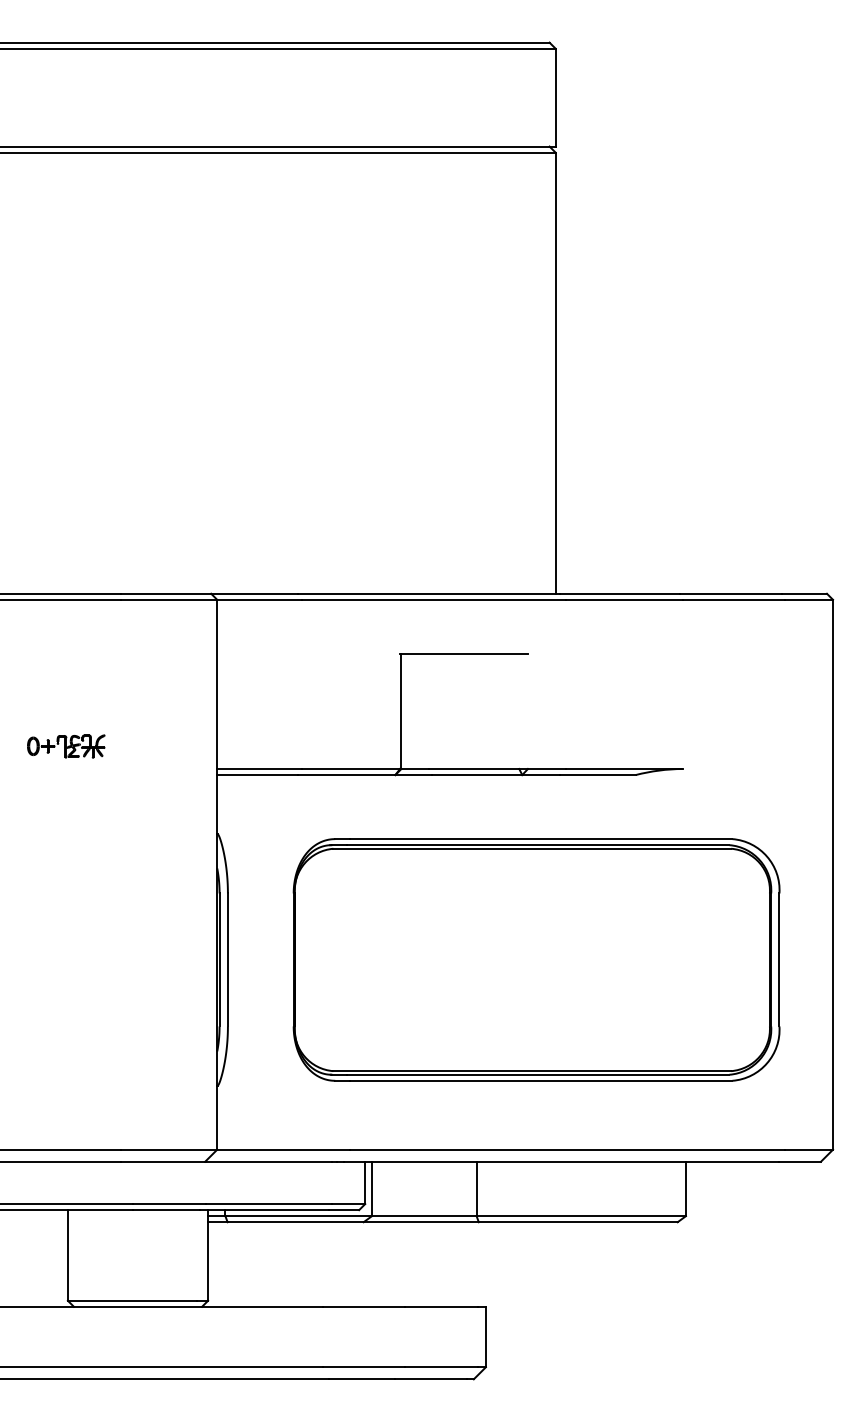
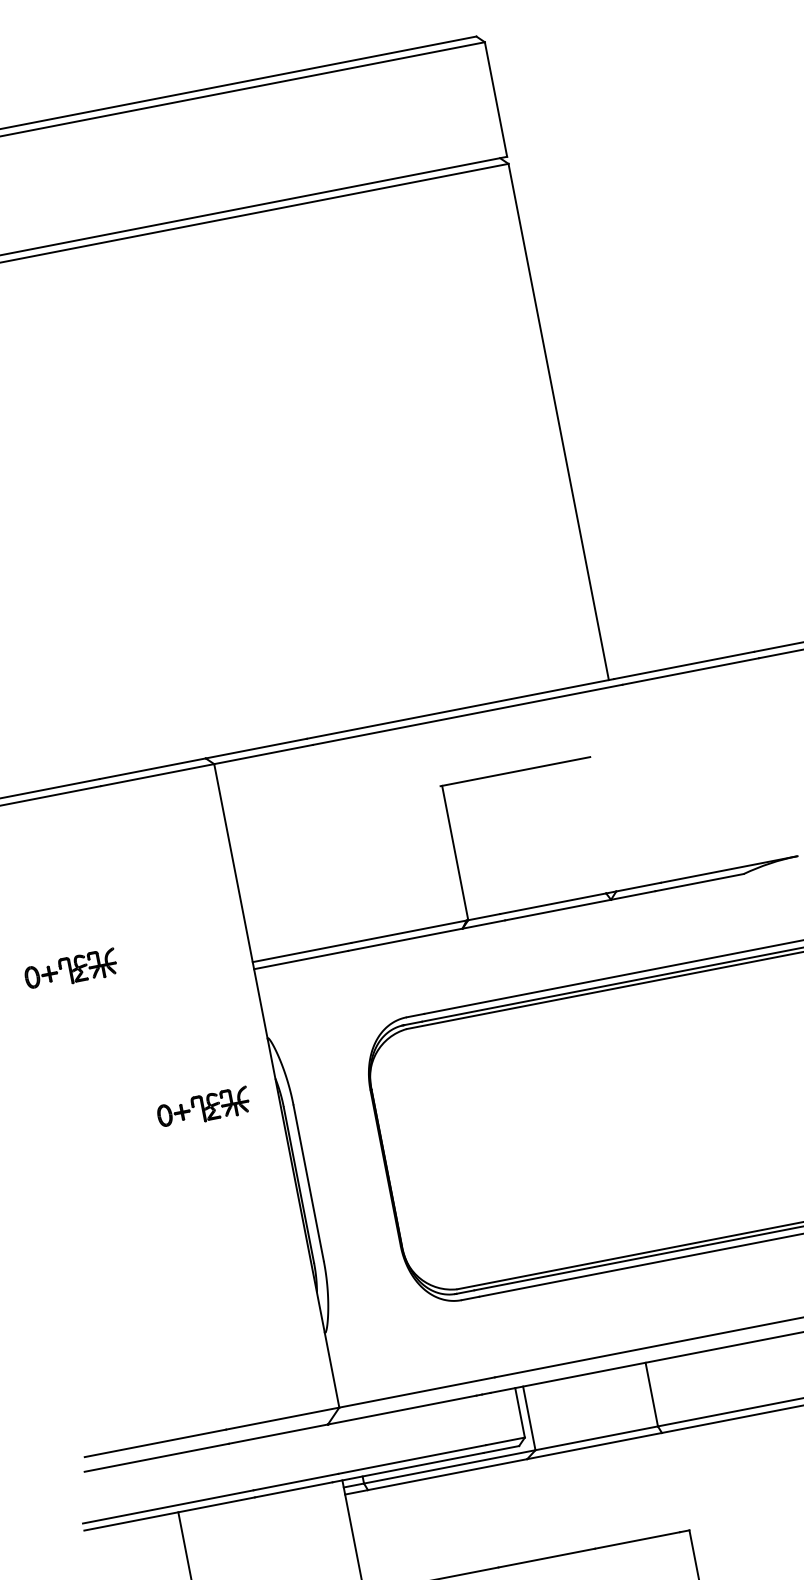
part: (153, 881) -> (203, 1108), added

